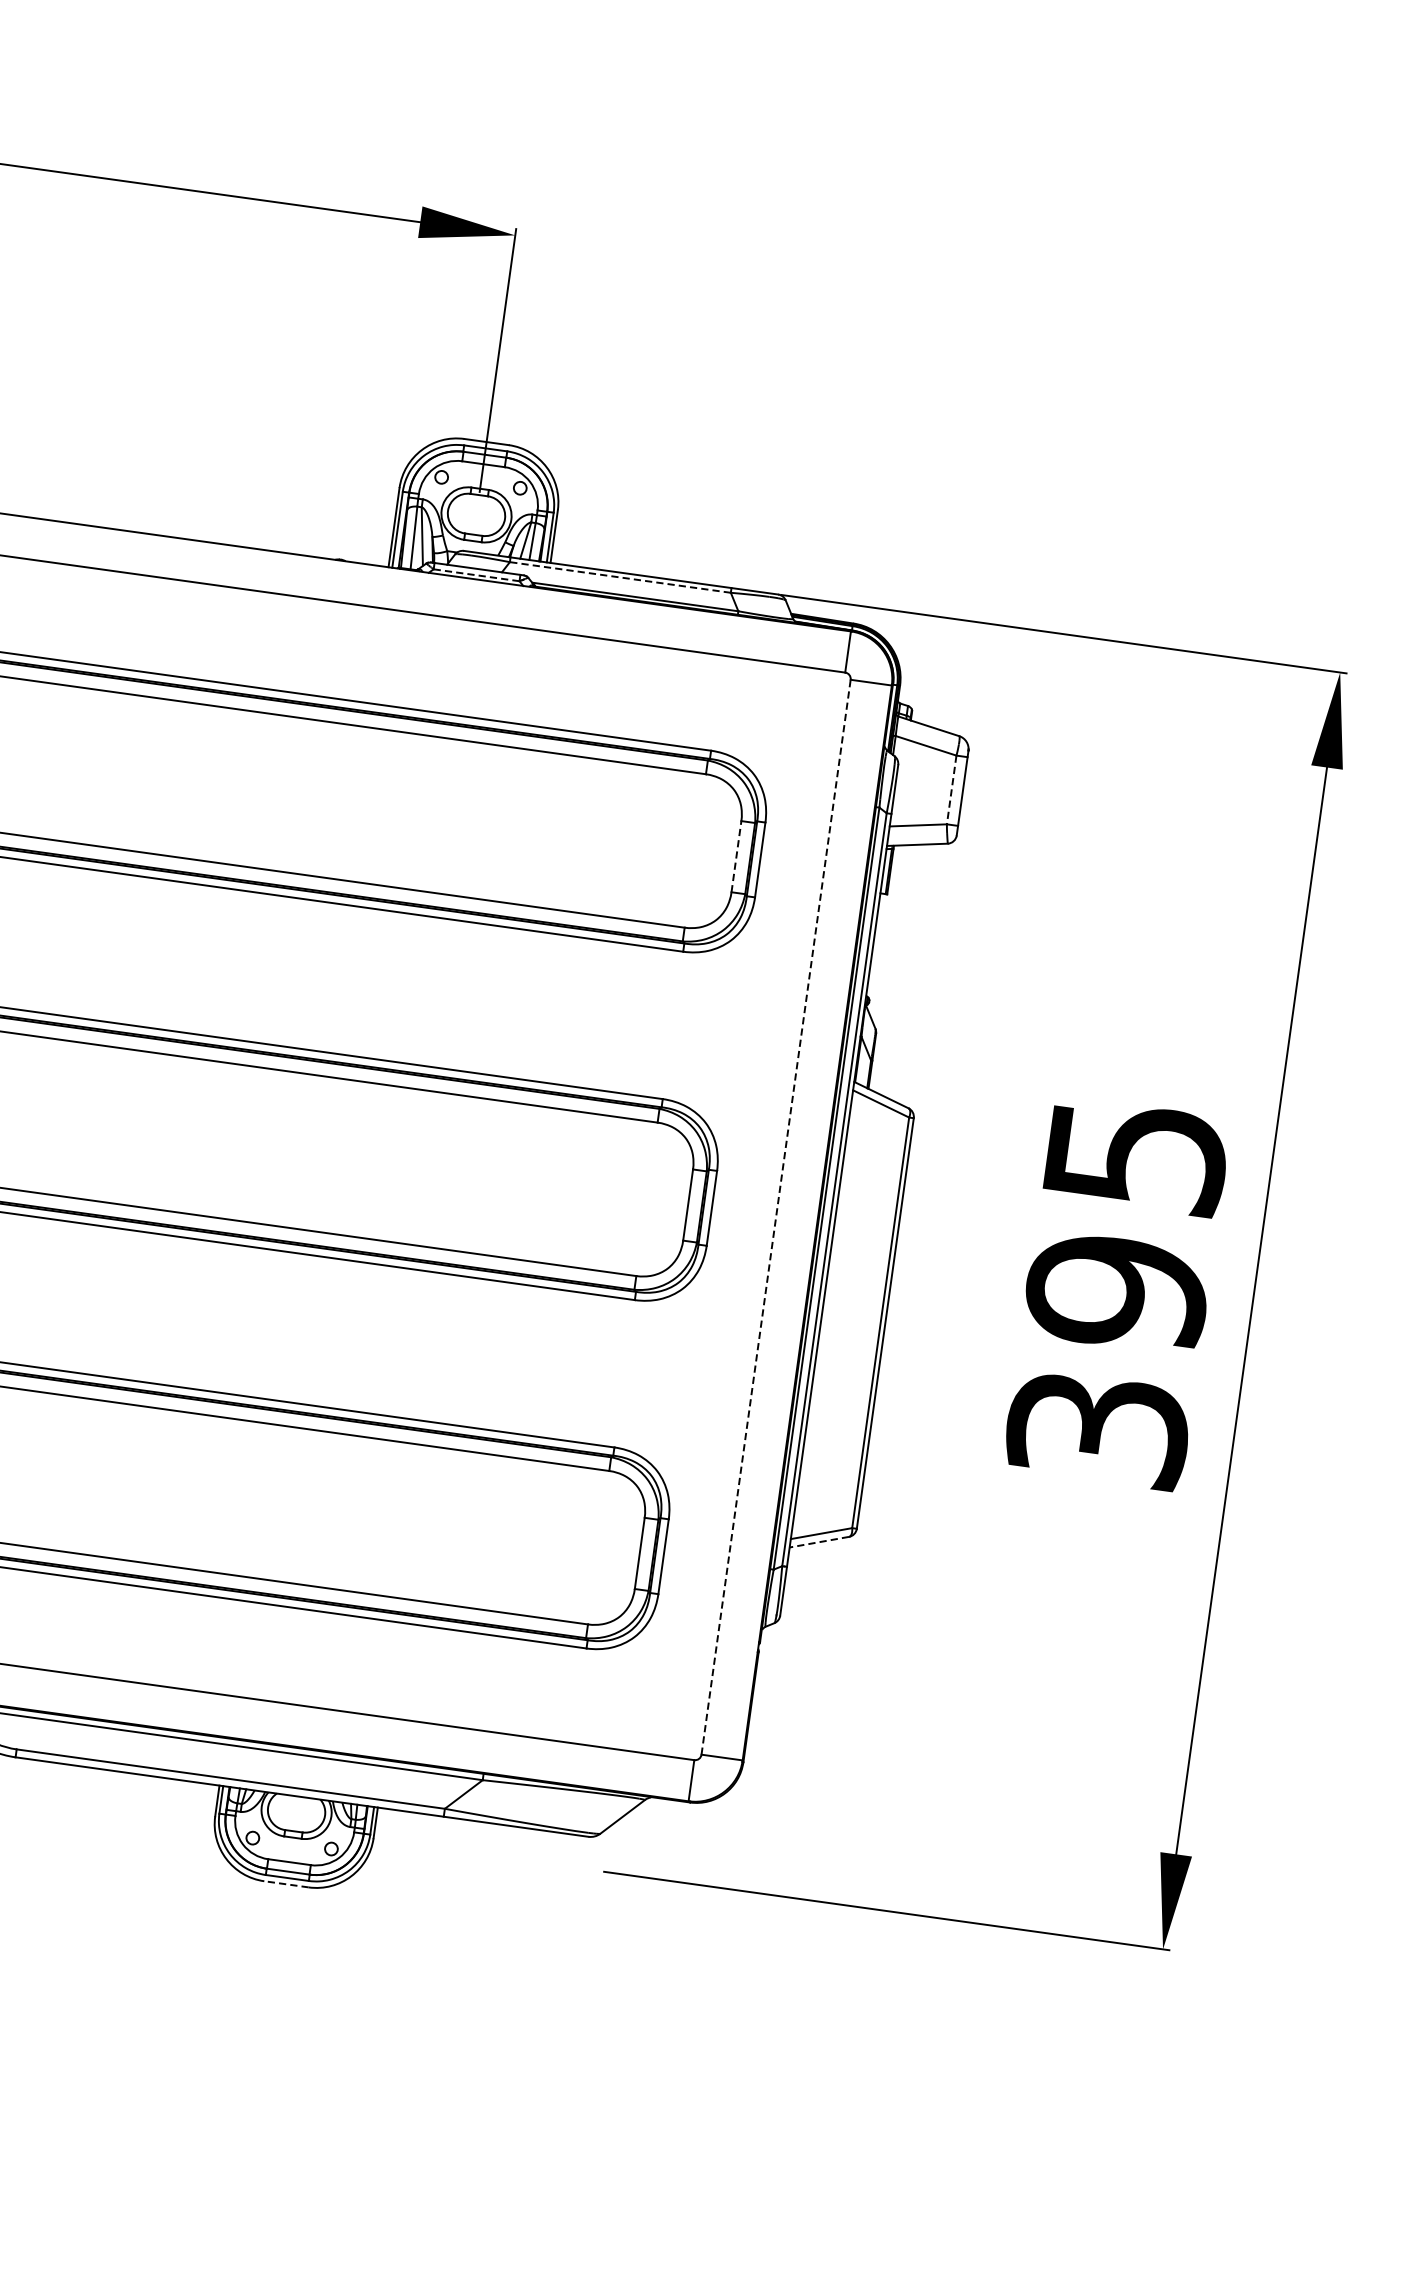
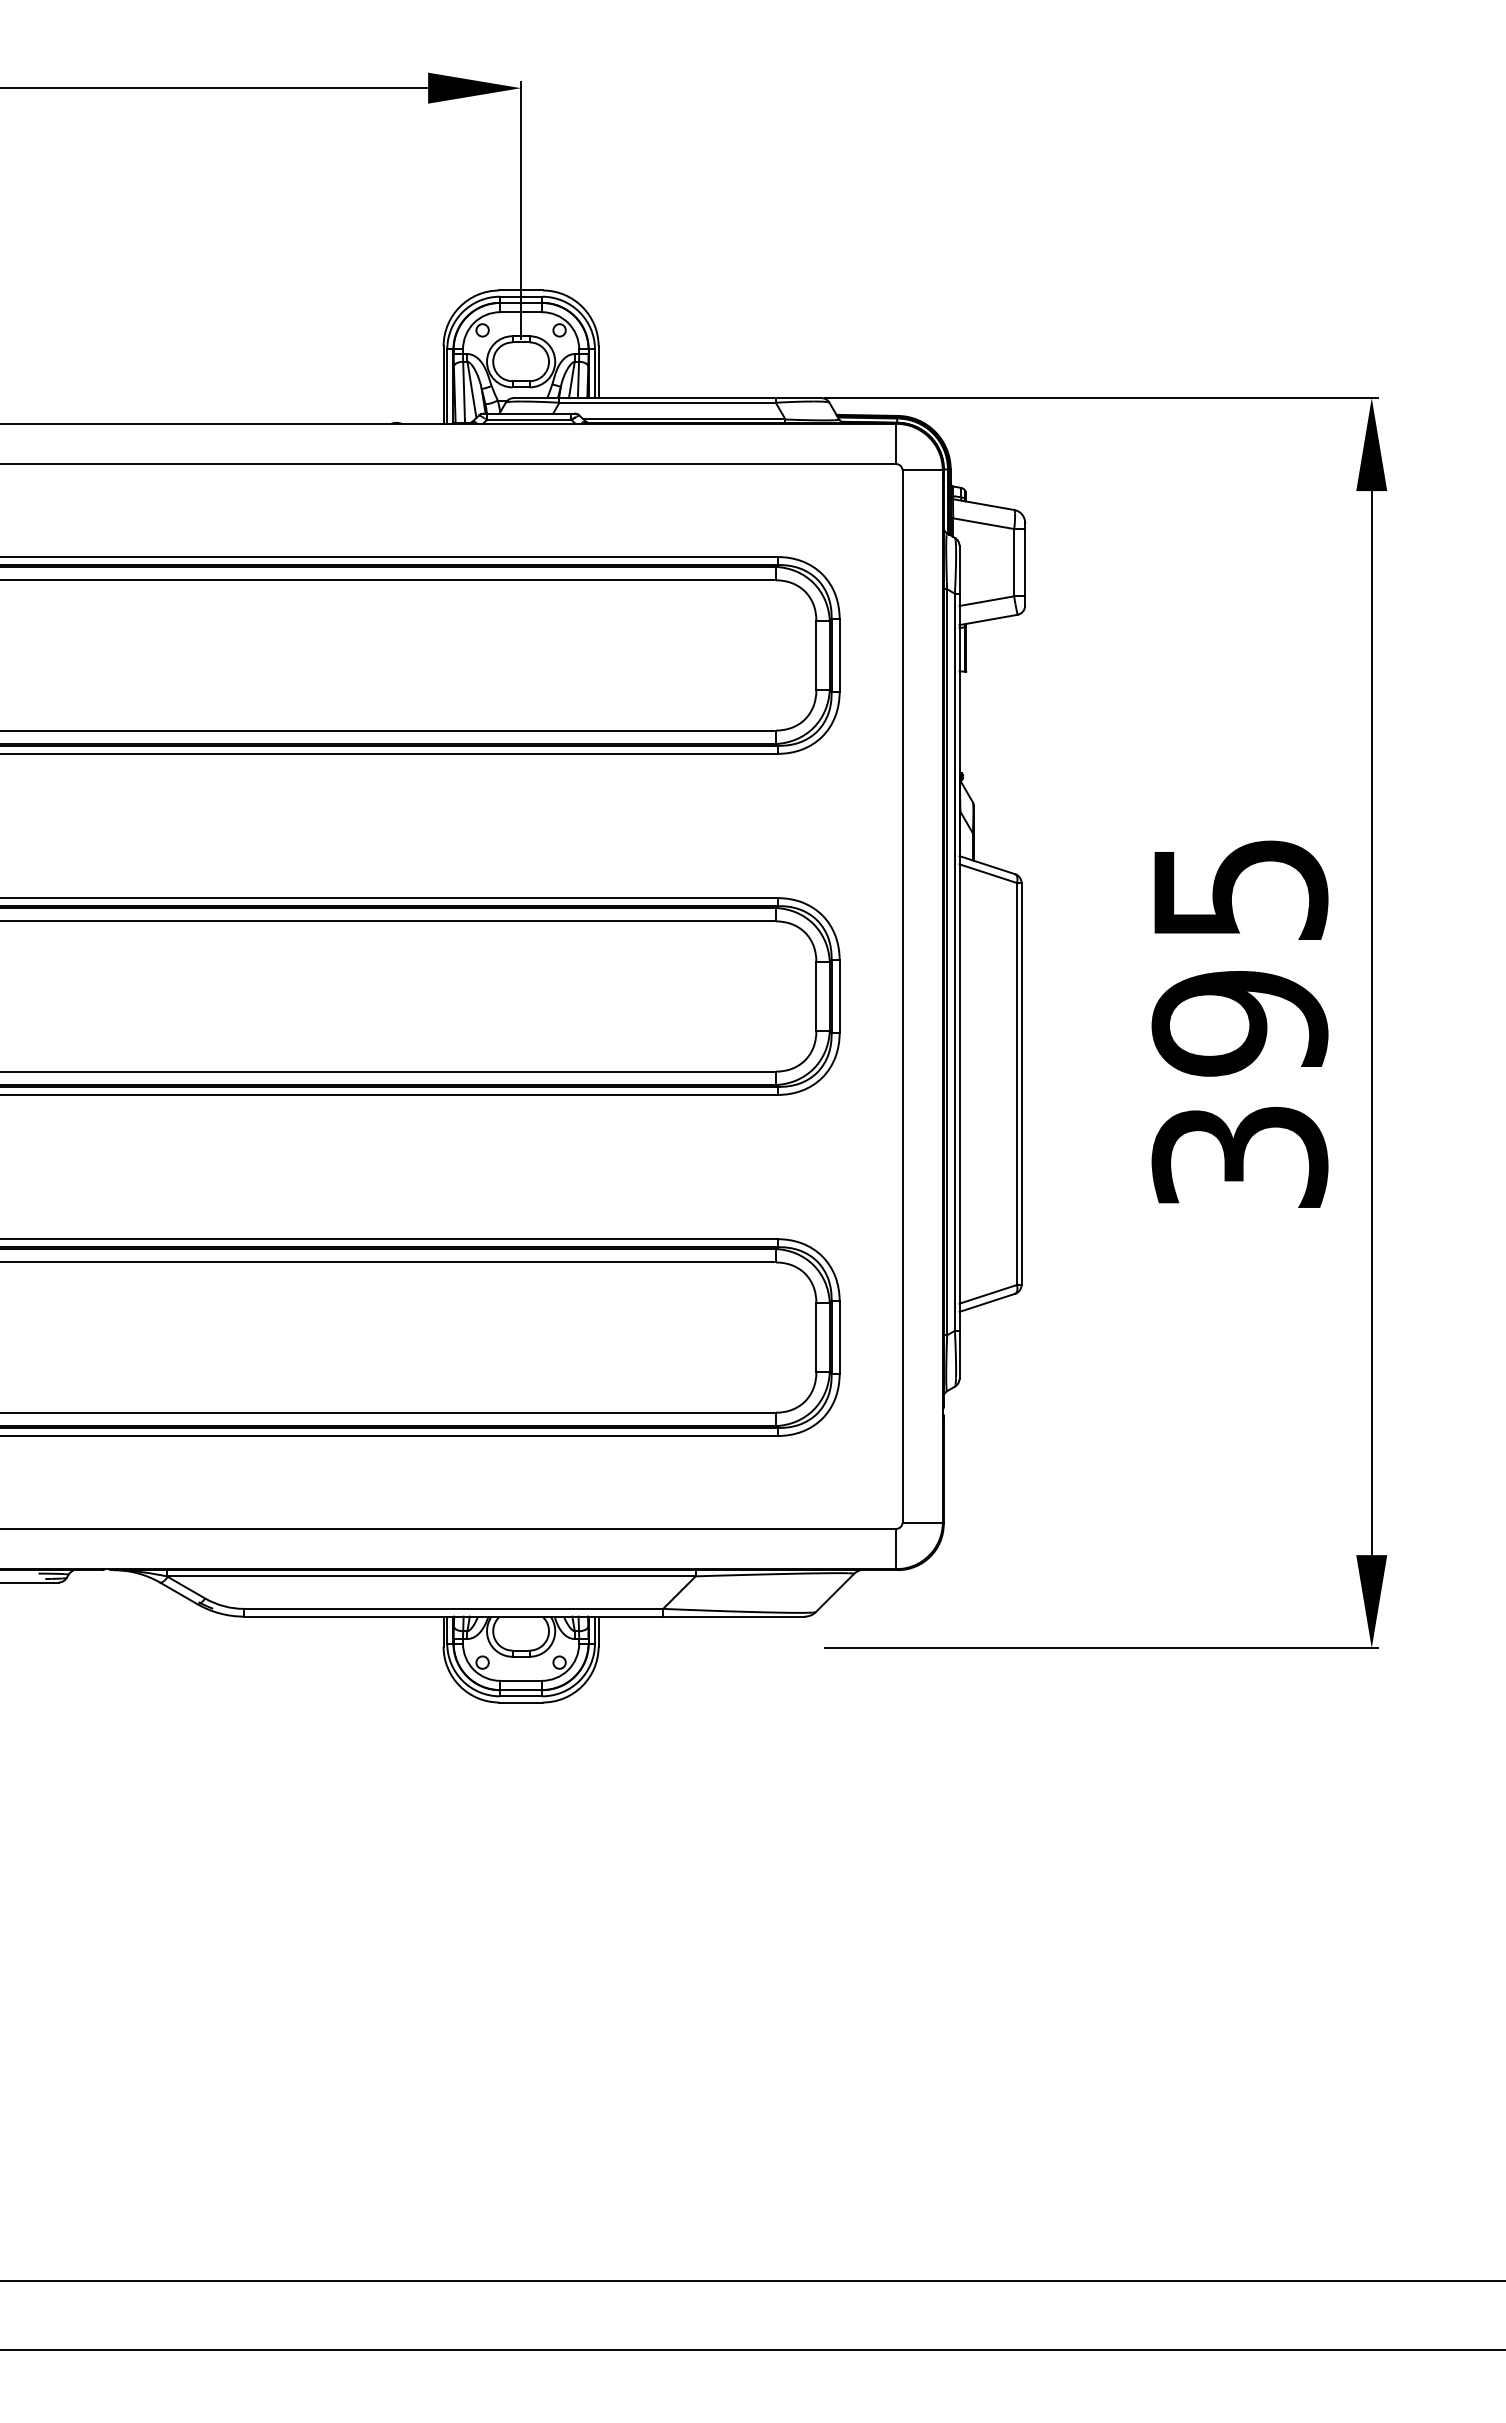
line: (476, 575) -> (529, 419), dashed -> solid
line: (620, 577) -> (667, 402), dashed -> solid
line: (952, 789) -> (1014, 562), dashed -> solid
line: (736, 856) -> (816, 655), dashed -> solid
line: (776, 1217) -> (902, 996), dashed -> solid
line: (818, 1542) -> (986, 1303), dashed -> solid
line: (286, 1884) -> (521, 1702), dashed -> solid

